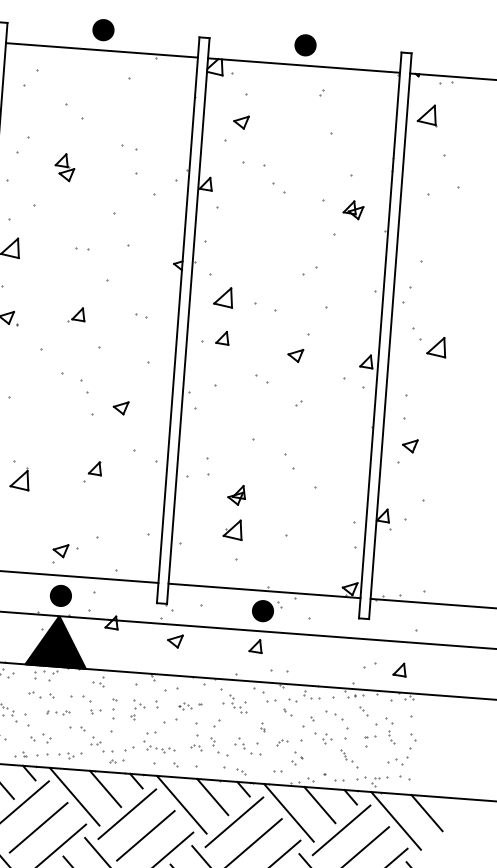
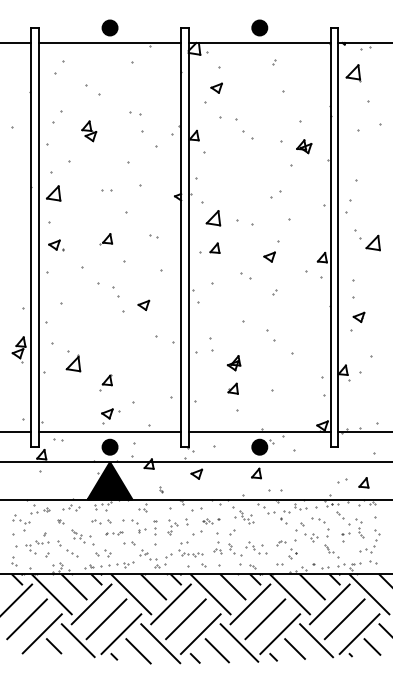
part: (92, 471) -> (105, 382), moved
part: (232, 529) -> (232, 388), size x0.7
part: (263, 726) -> (161, 489), moved

